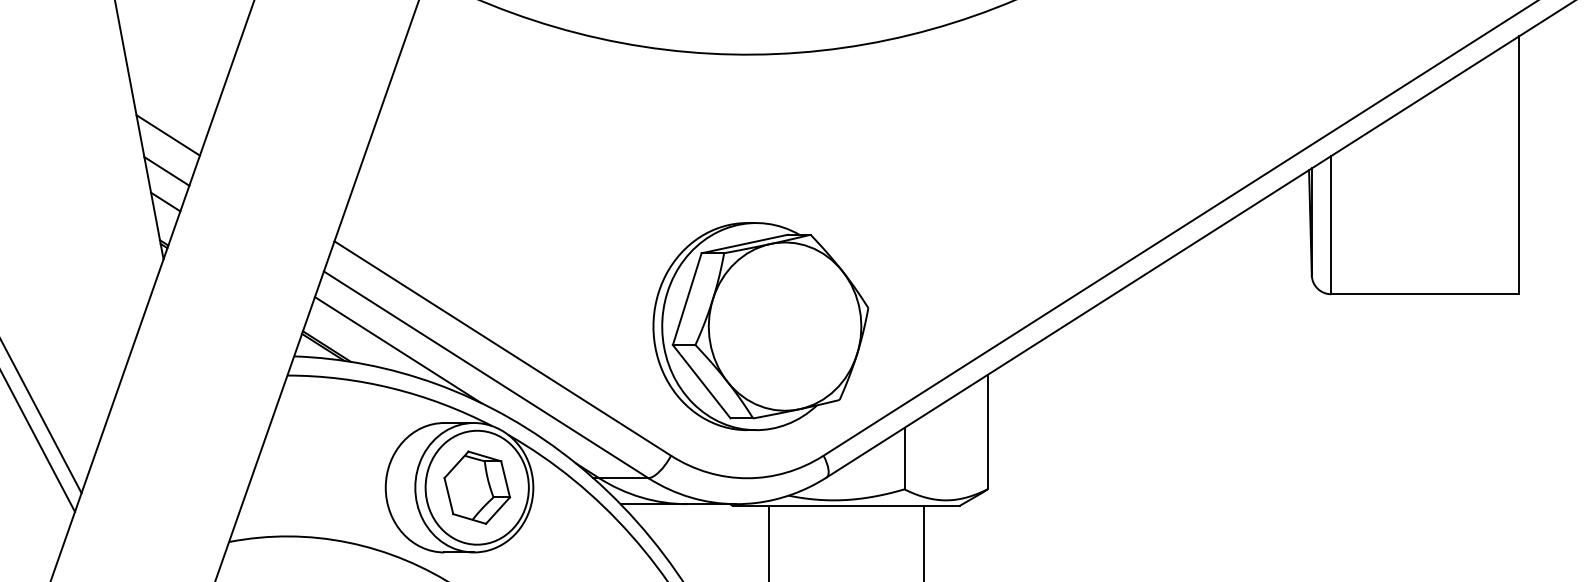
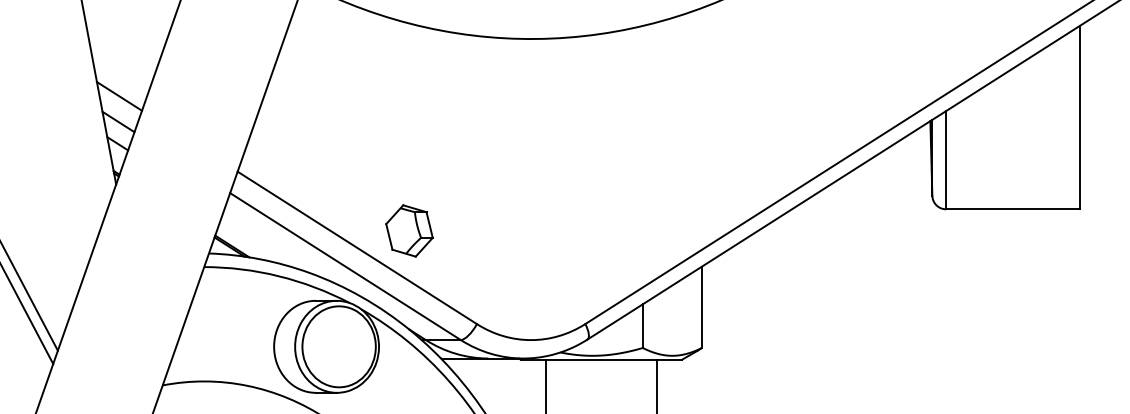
part: (760, 326) -> (540, 232), removed
line: (397, 349) -> (282, 248), removed
part: (477, 487) -> (409, 230), moved

